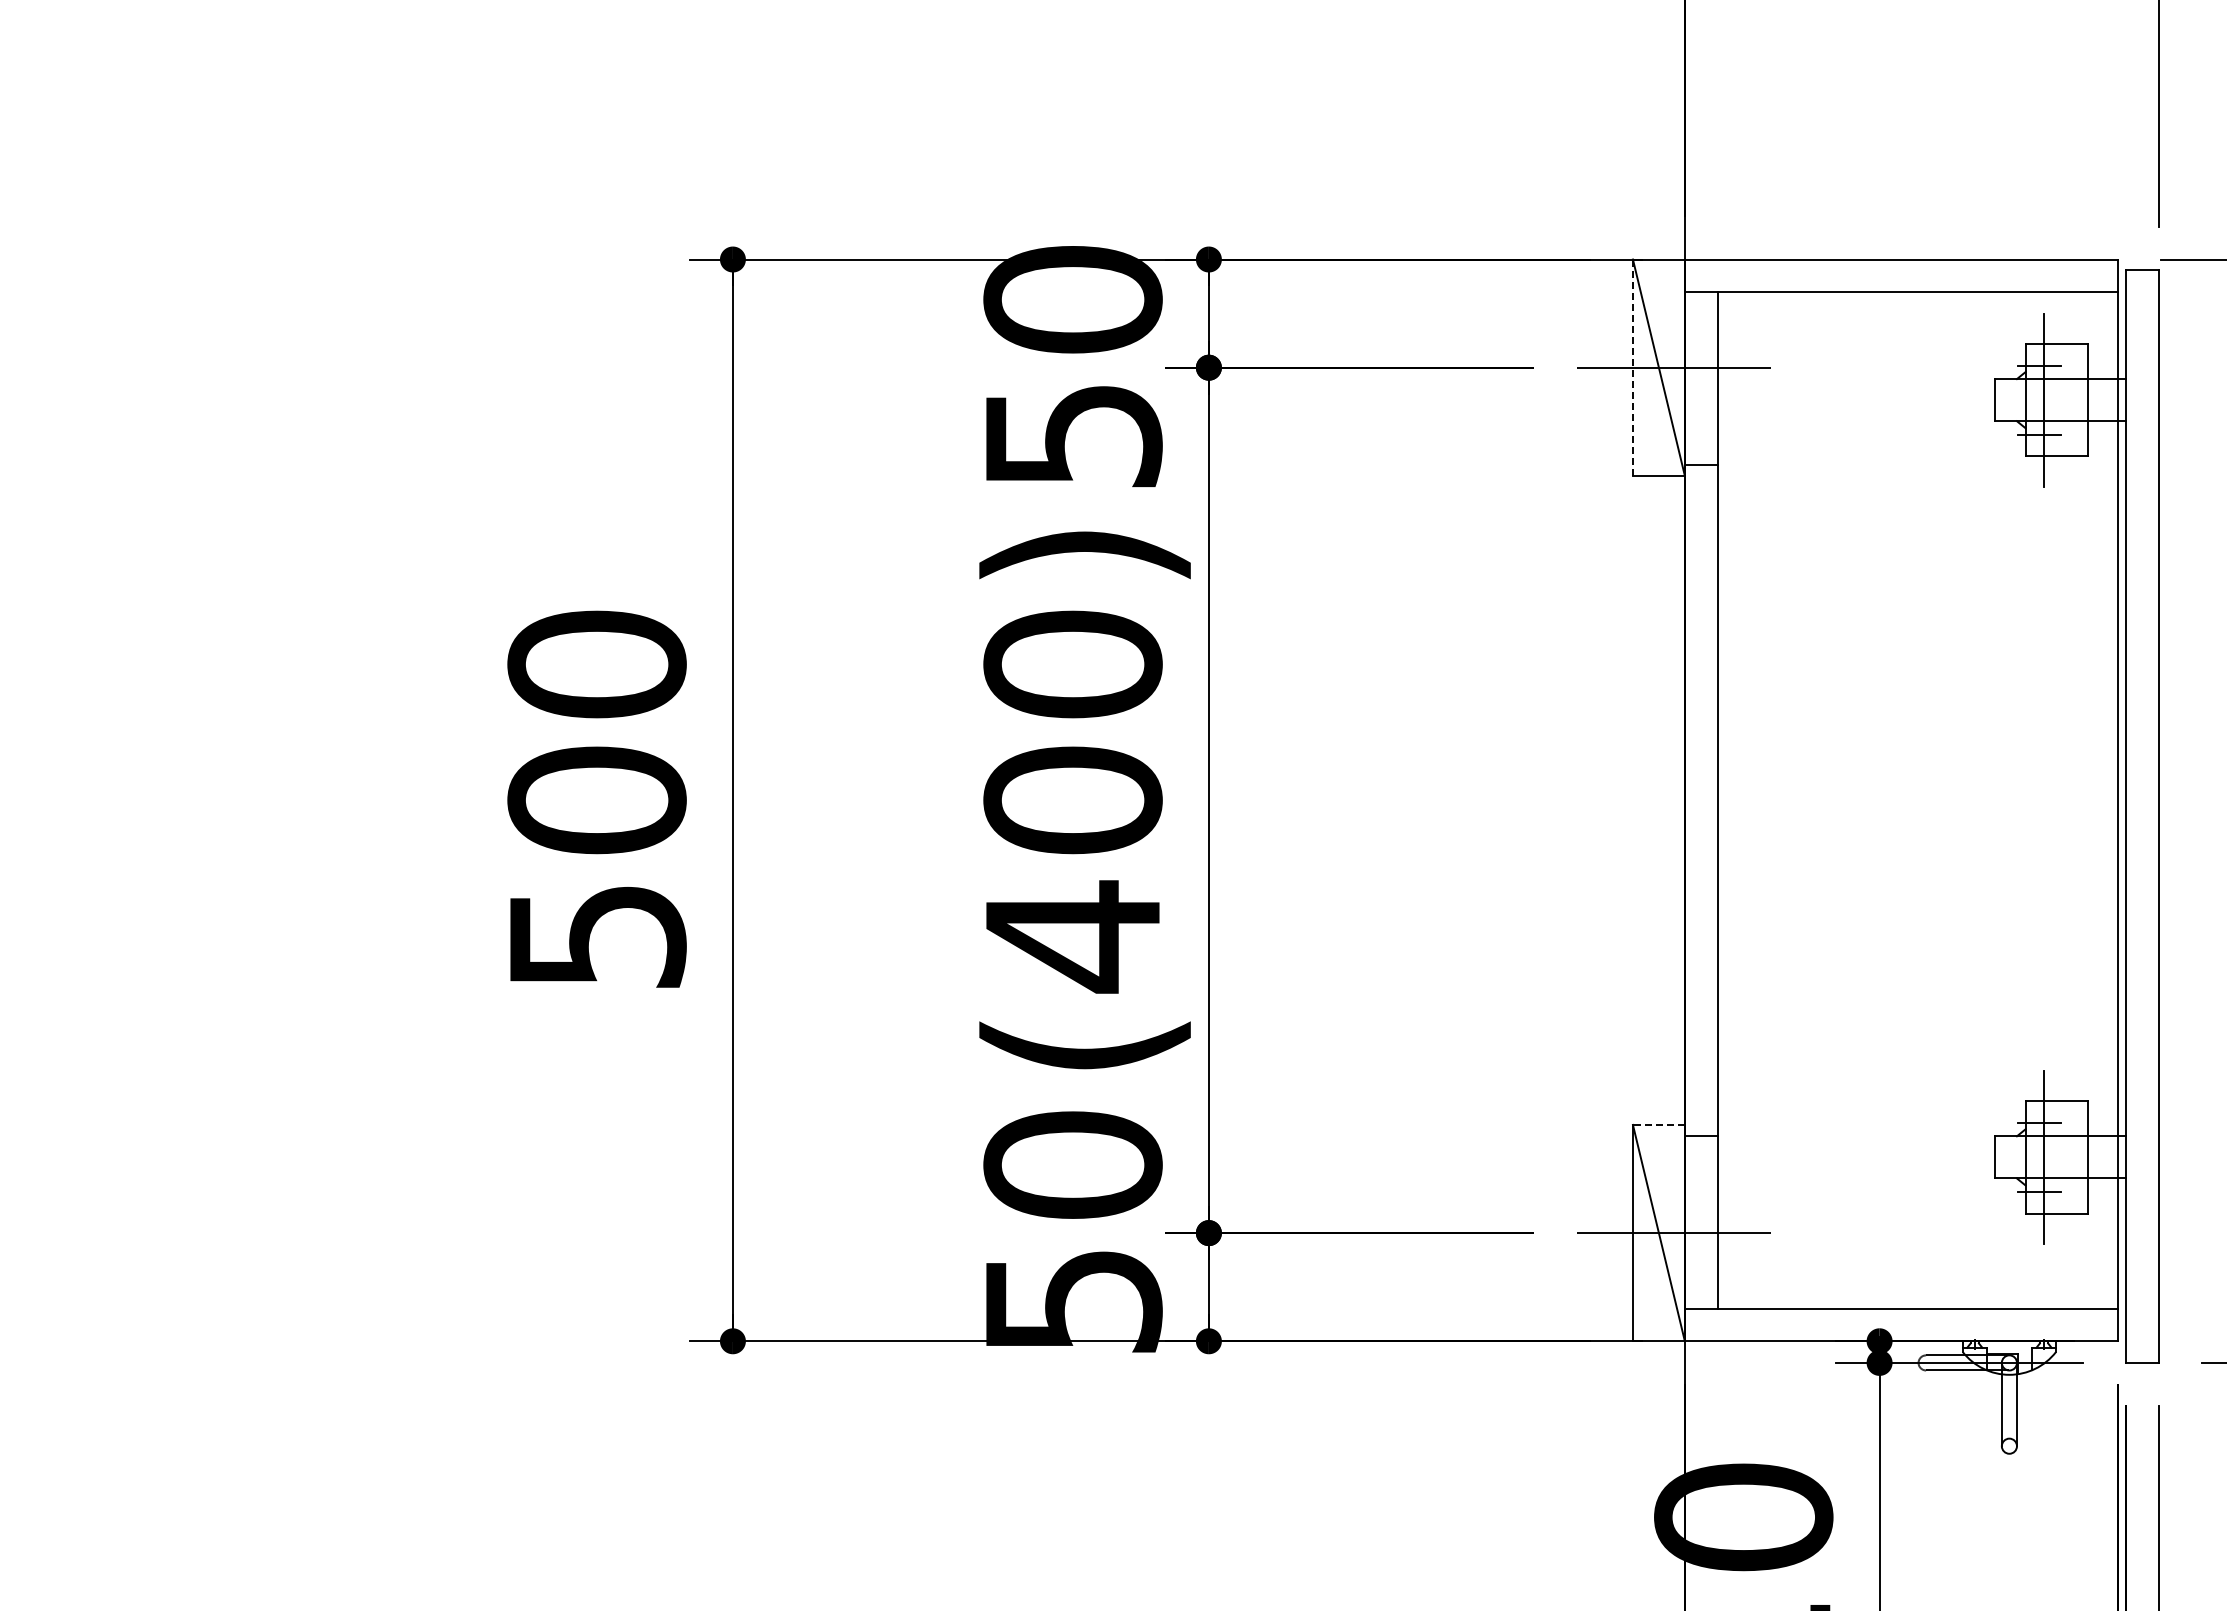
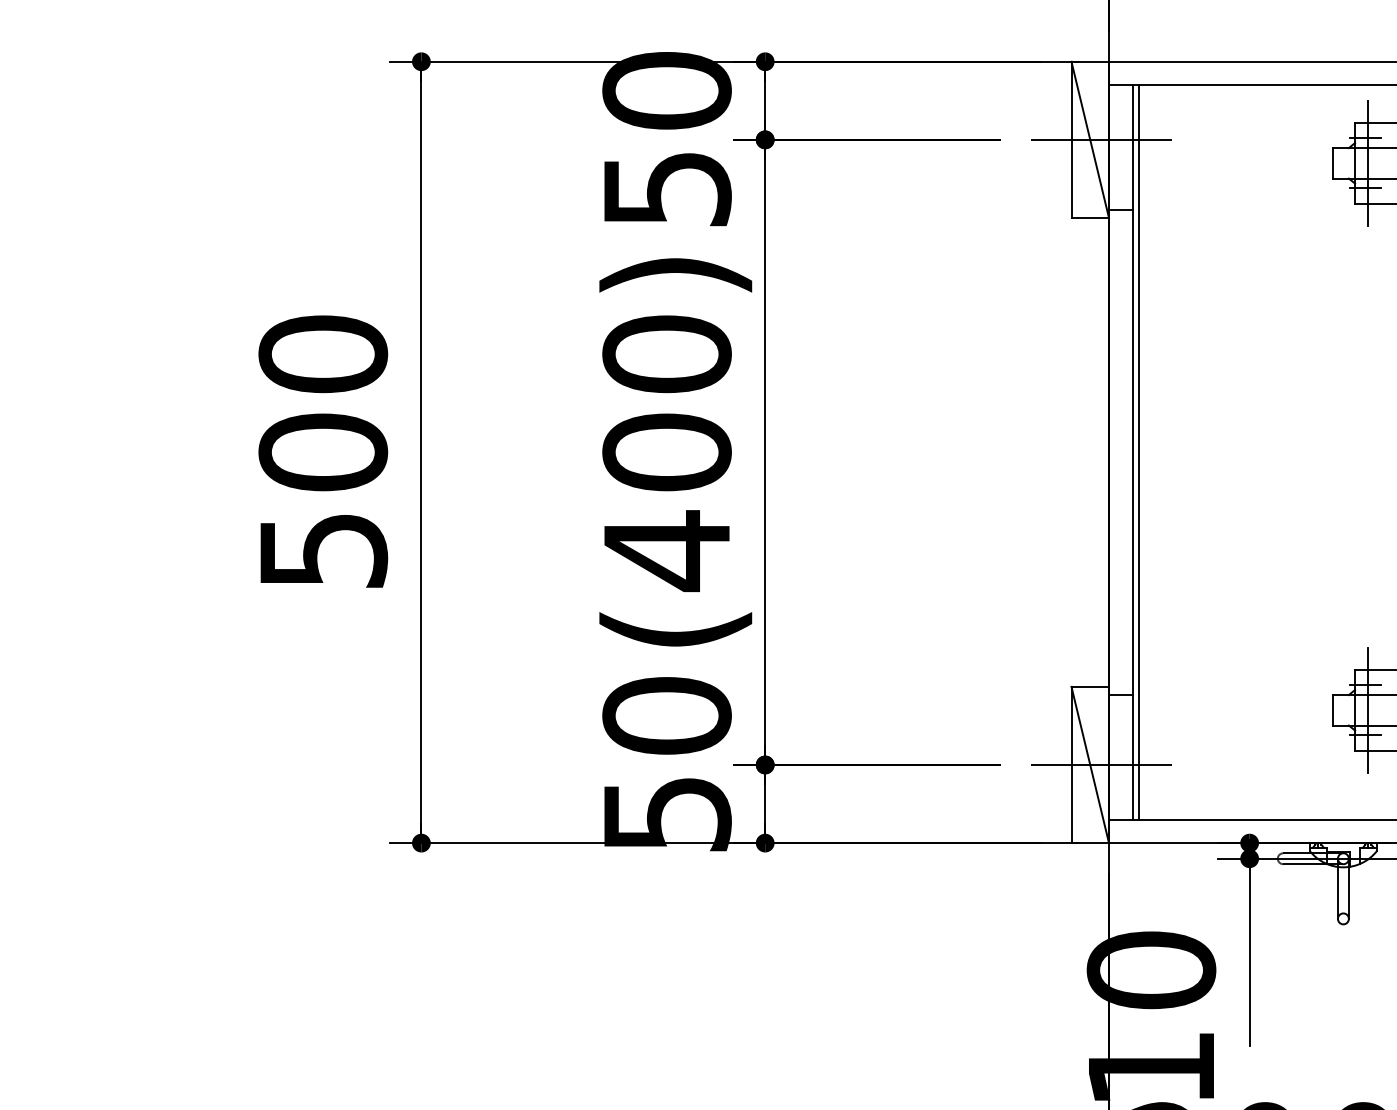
line: (1632, 368) -> (1071, 140), dashed -> solid
line: (1725, 799) -> (1138, 451), added
line: (1658, 1124) -> (1089, 686), dashed -> solid

